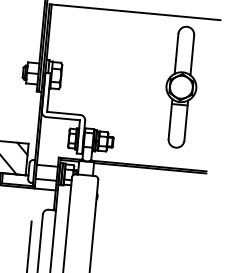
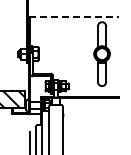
line: (135, 13) -> (74, 17), solid -> dashed

